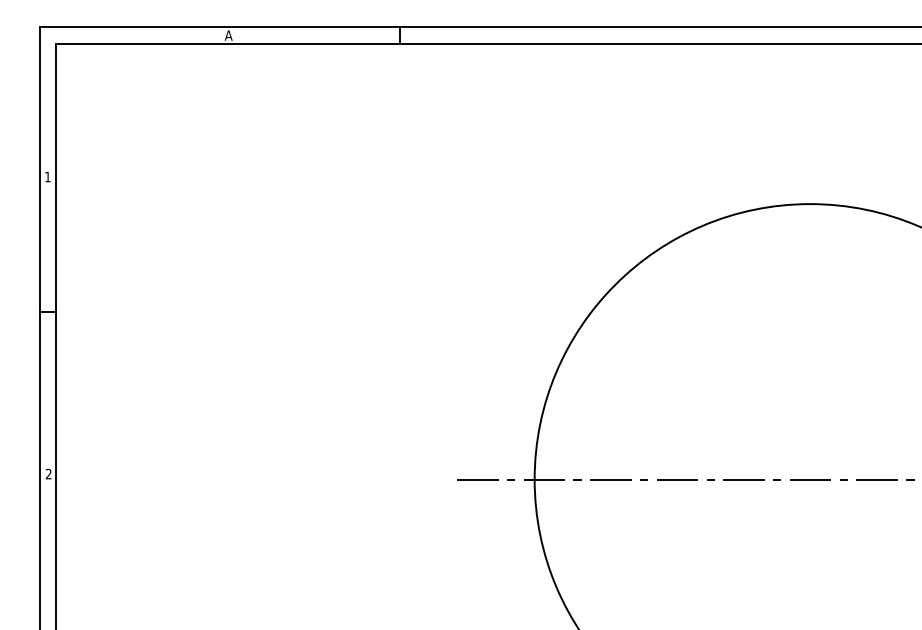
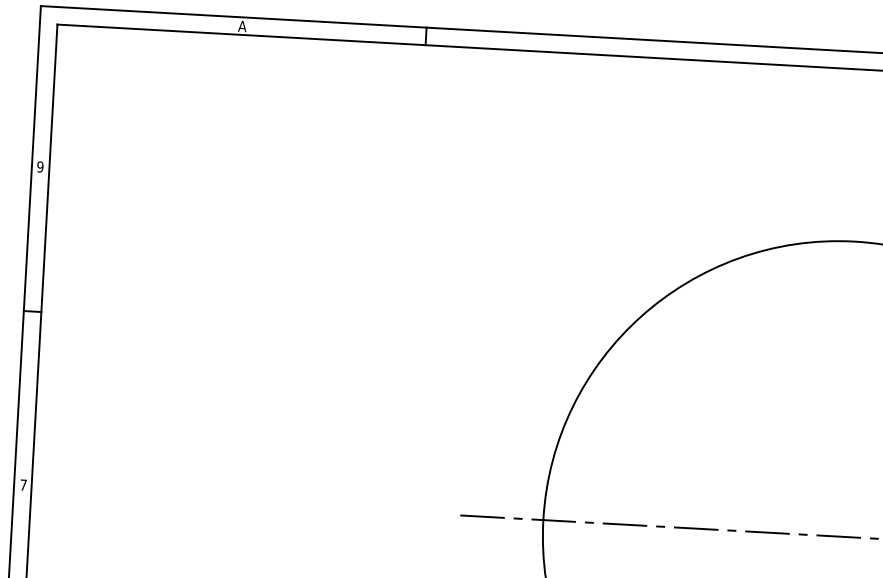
text: (47, 176) -> (40, 166), 1 -> 9
text: (48, 473) -> (23, 484), 2 -> 7

